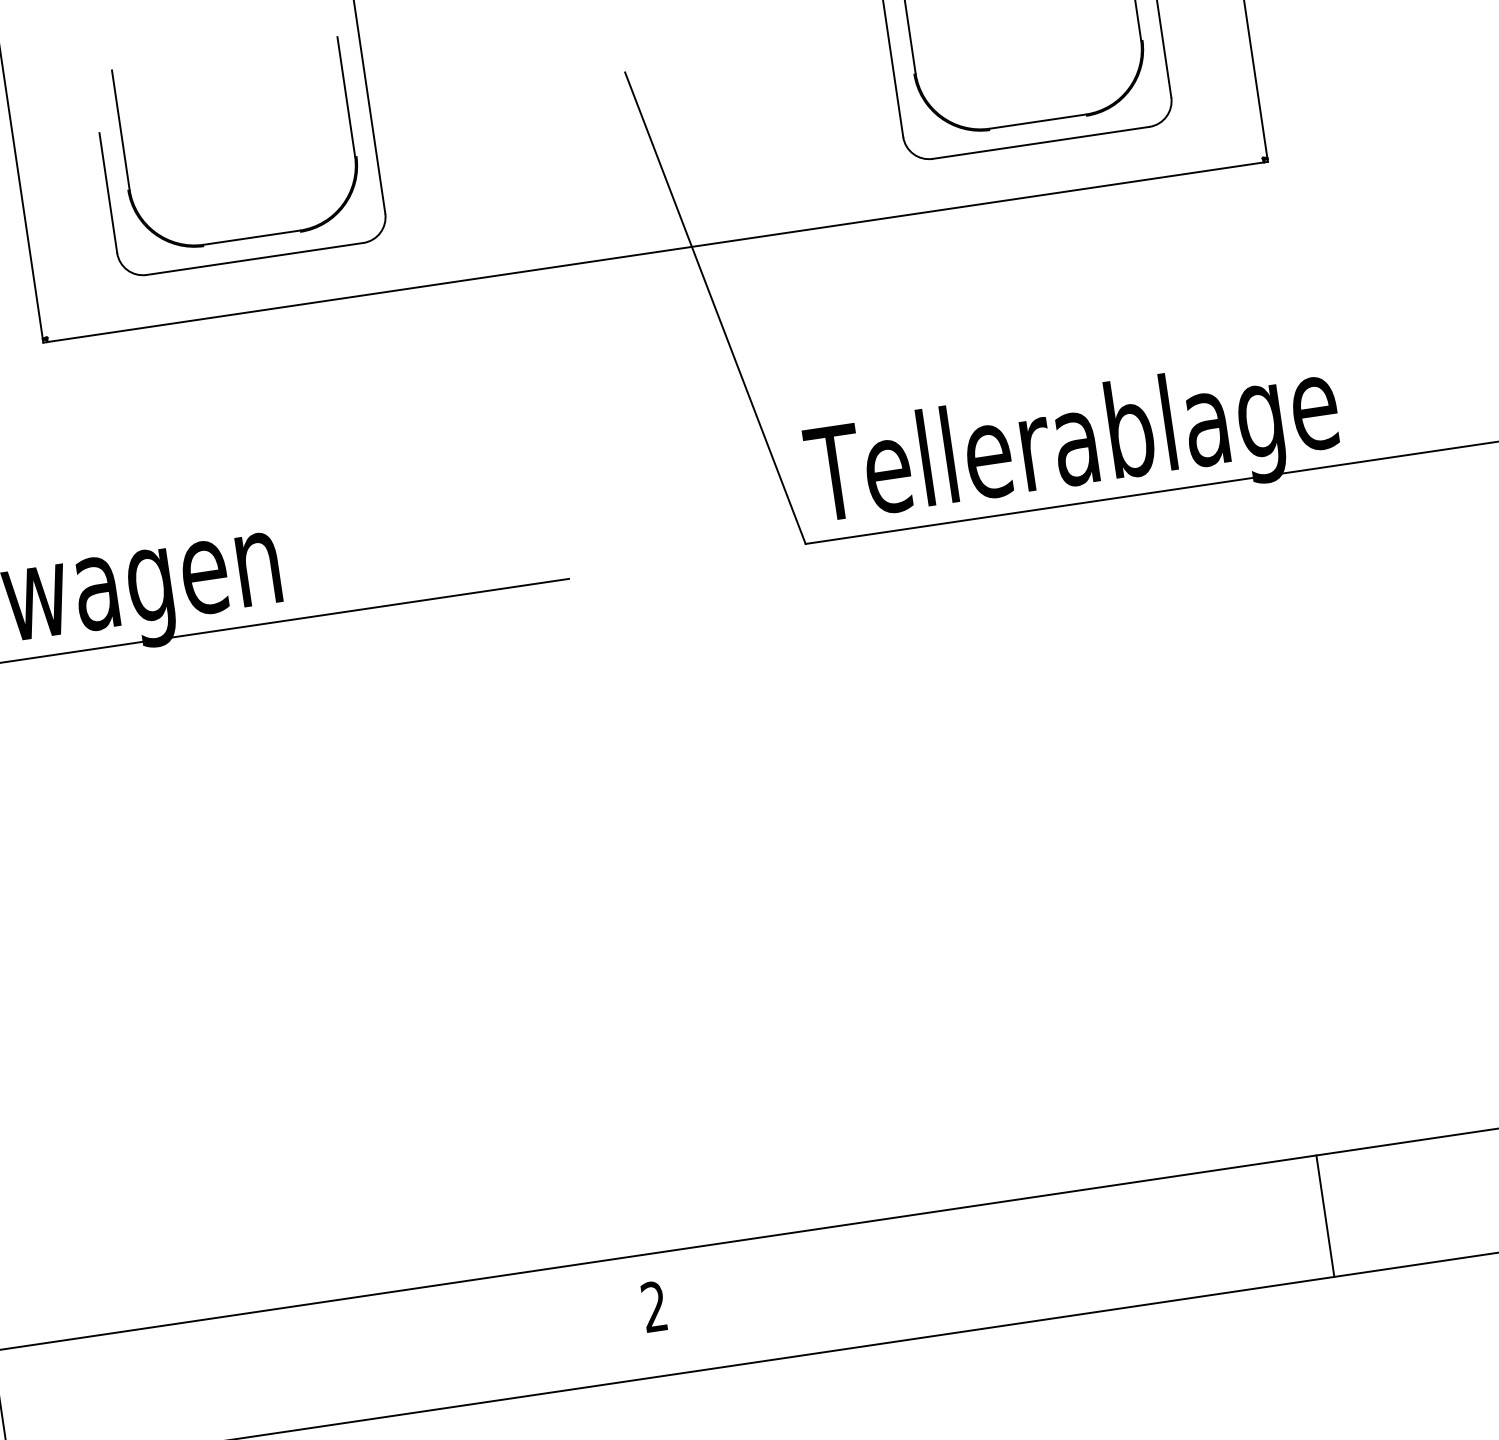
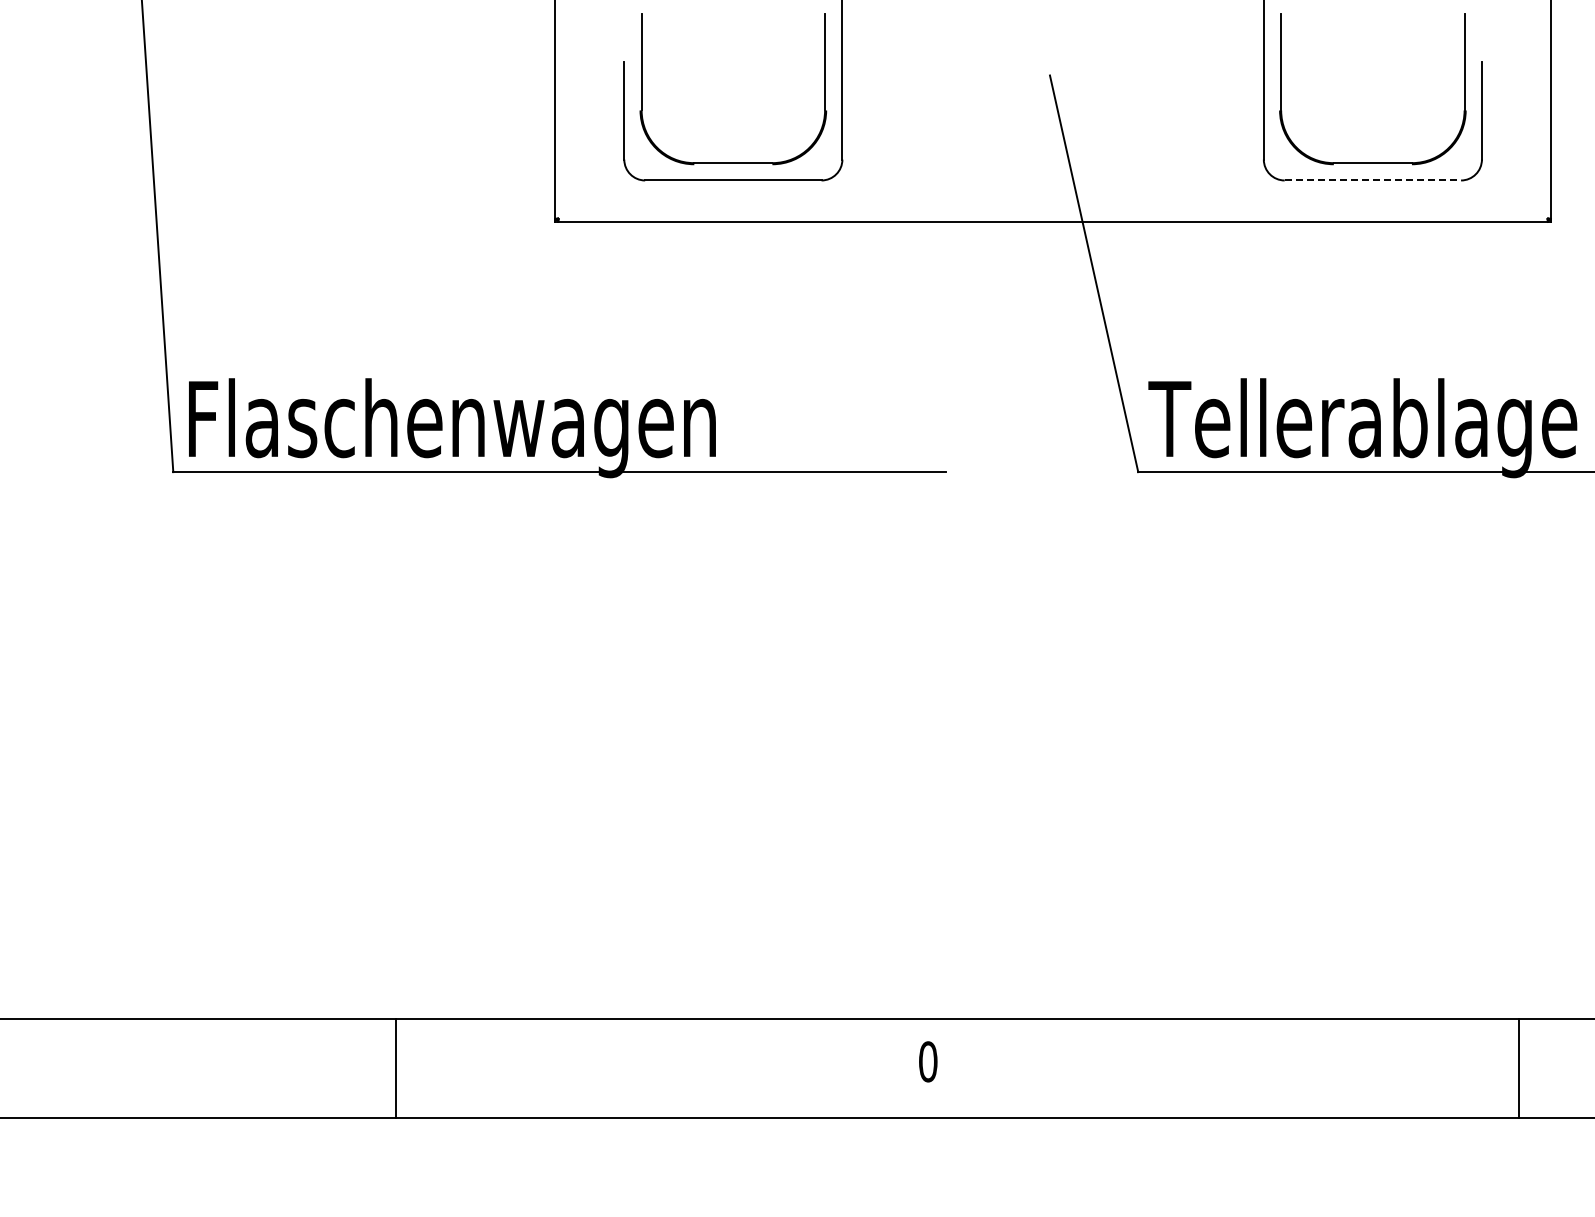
line: (1041, 142) -> (1373, 180), solid -> dashed
line: (1325, 1216) -> (1519, 1068), moved
text: (654, 1306) -> (928, 1061), 2 -> 0

